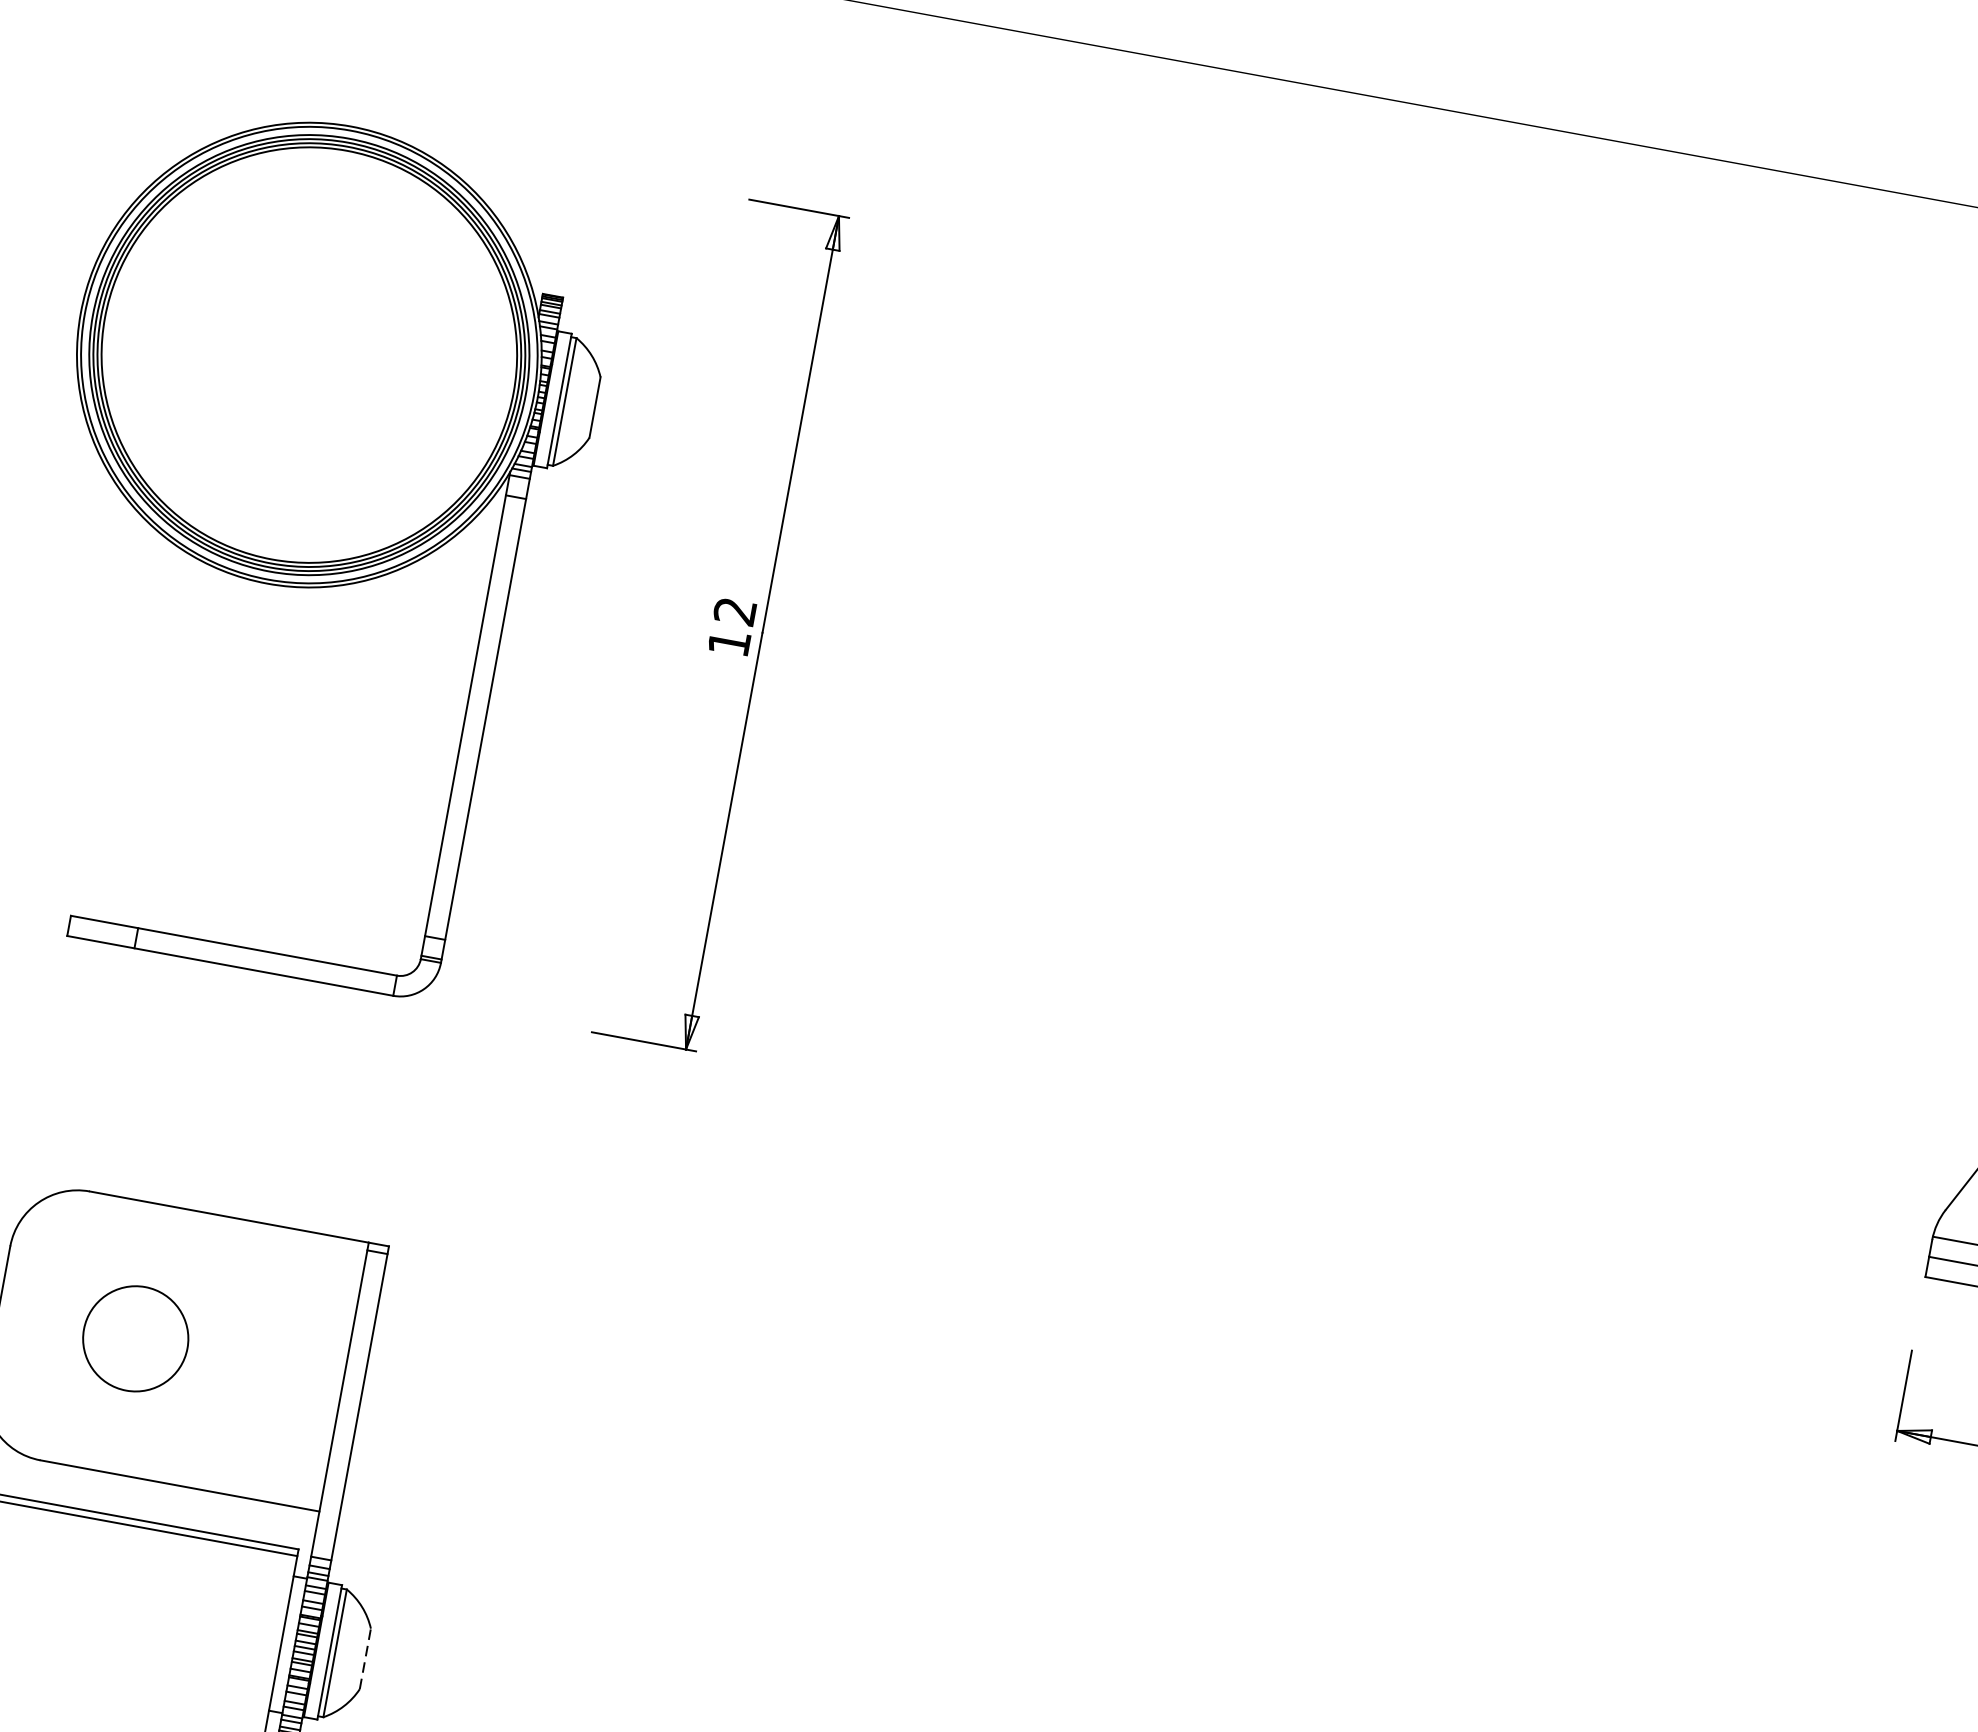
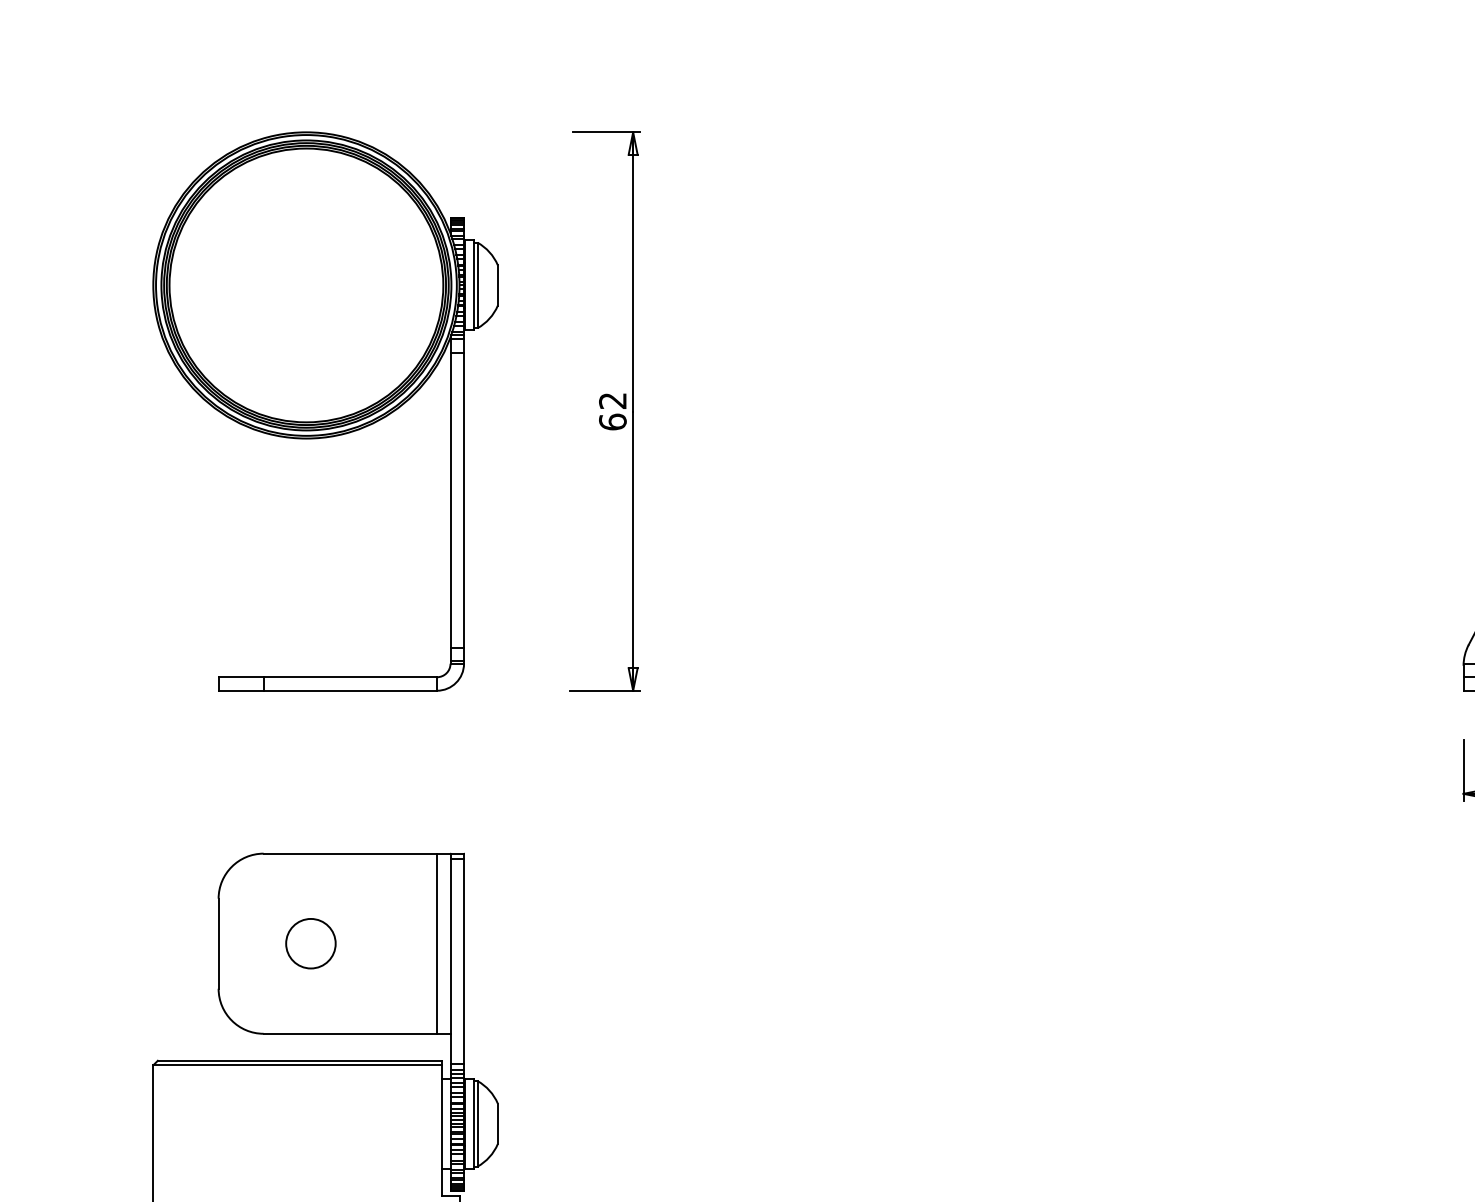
text: (728, 642) -> (612, 421), 12 -> 62
circle: (135, 1338) -> (310, 943), size x0.71
line: (324, 1373) -> (437, 943), added
line: (364, 1658) -> (497, 1123), dashed -> solid

